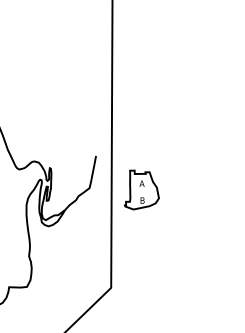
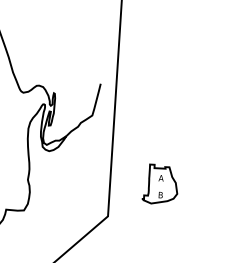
part: (141, 189) -> (160, 184), moved

